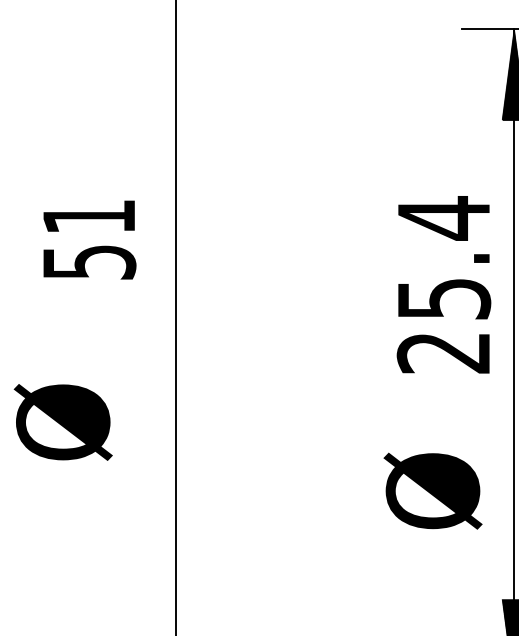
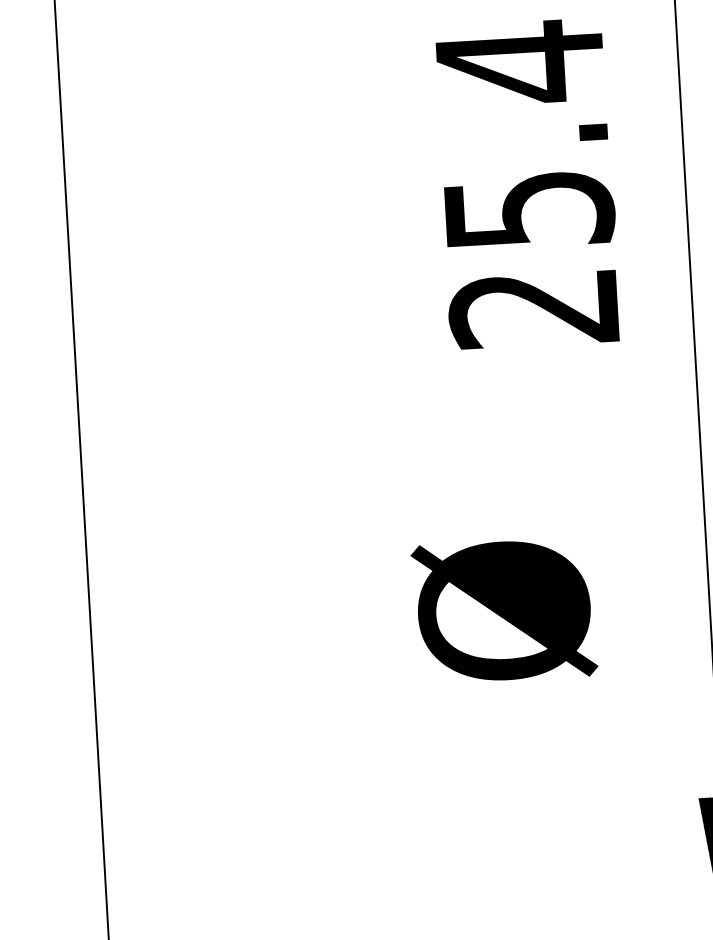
text: (443, 284) -> (526, 183), moved
text: (432, 490) -> (503, 609), moved

